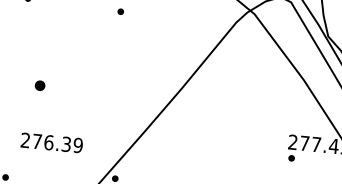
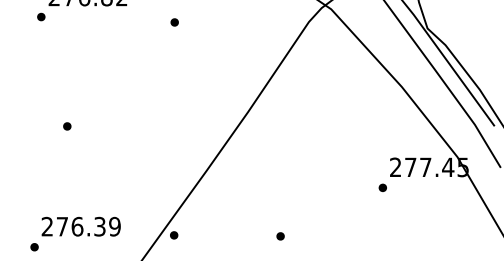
part: (120, 11) -> (174, 22), moved
part: (40, 85) -> (67, 126), size x0.62
text: (51, 142) -> (80, 226), moved
part: (291, 158) -> (382, 187), moved

